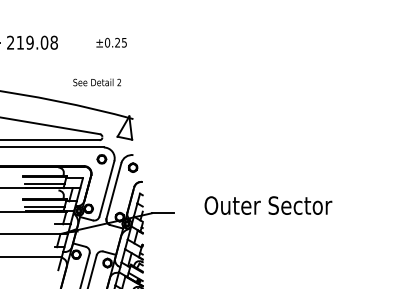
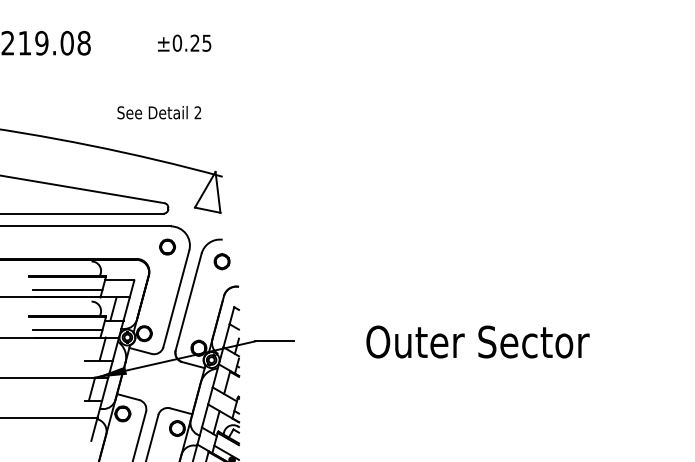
text: (268, 205) -> (478, 341), moved

